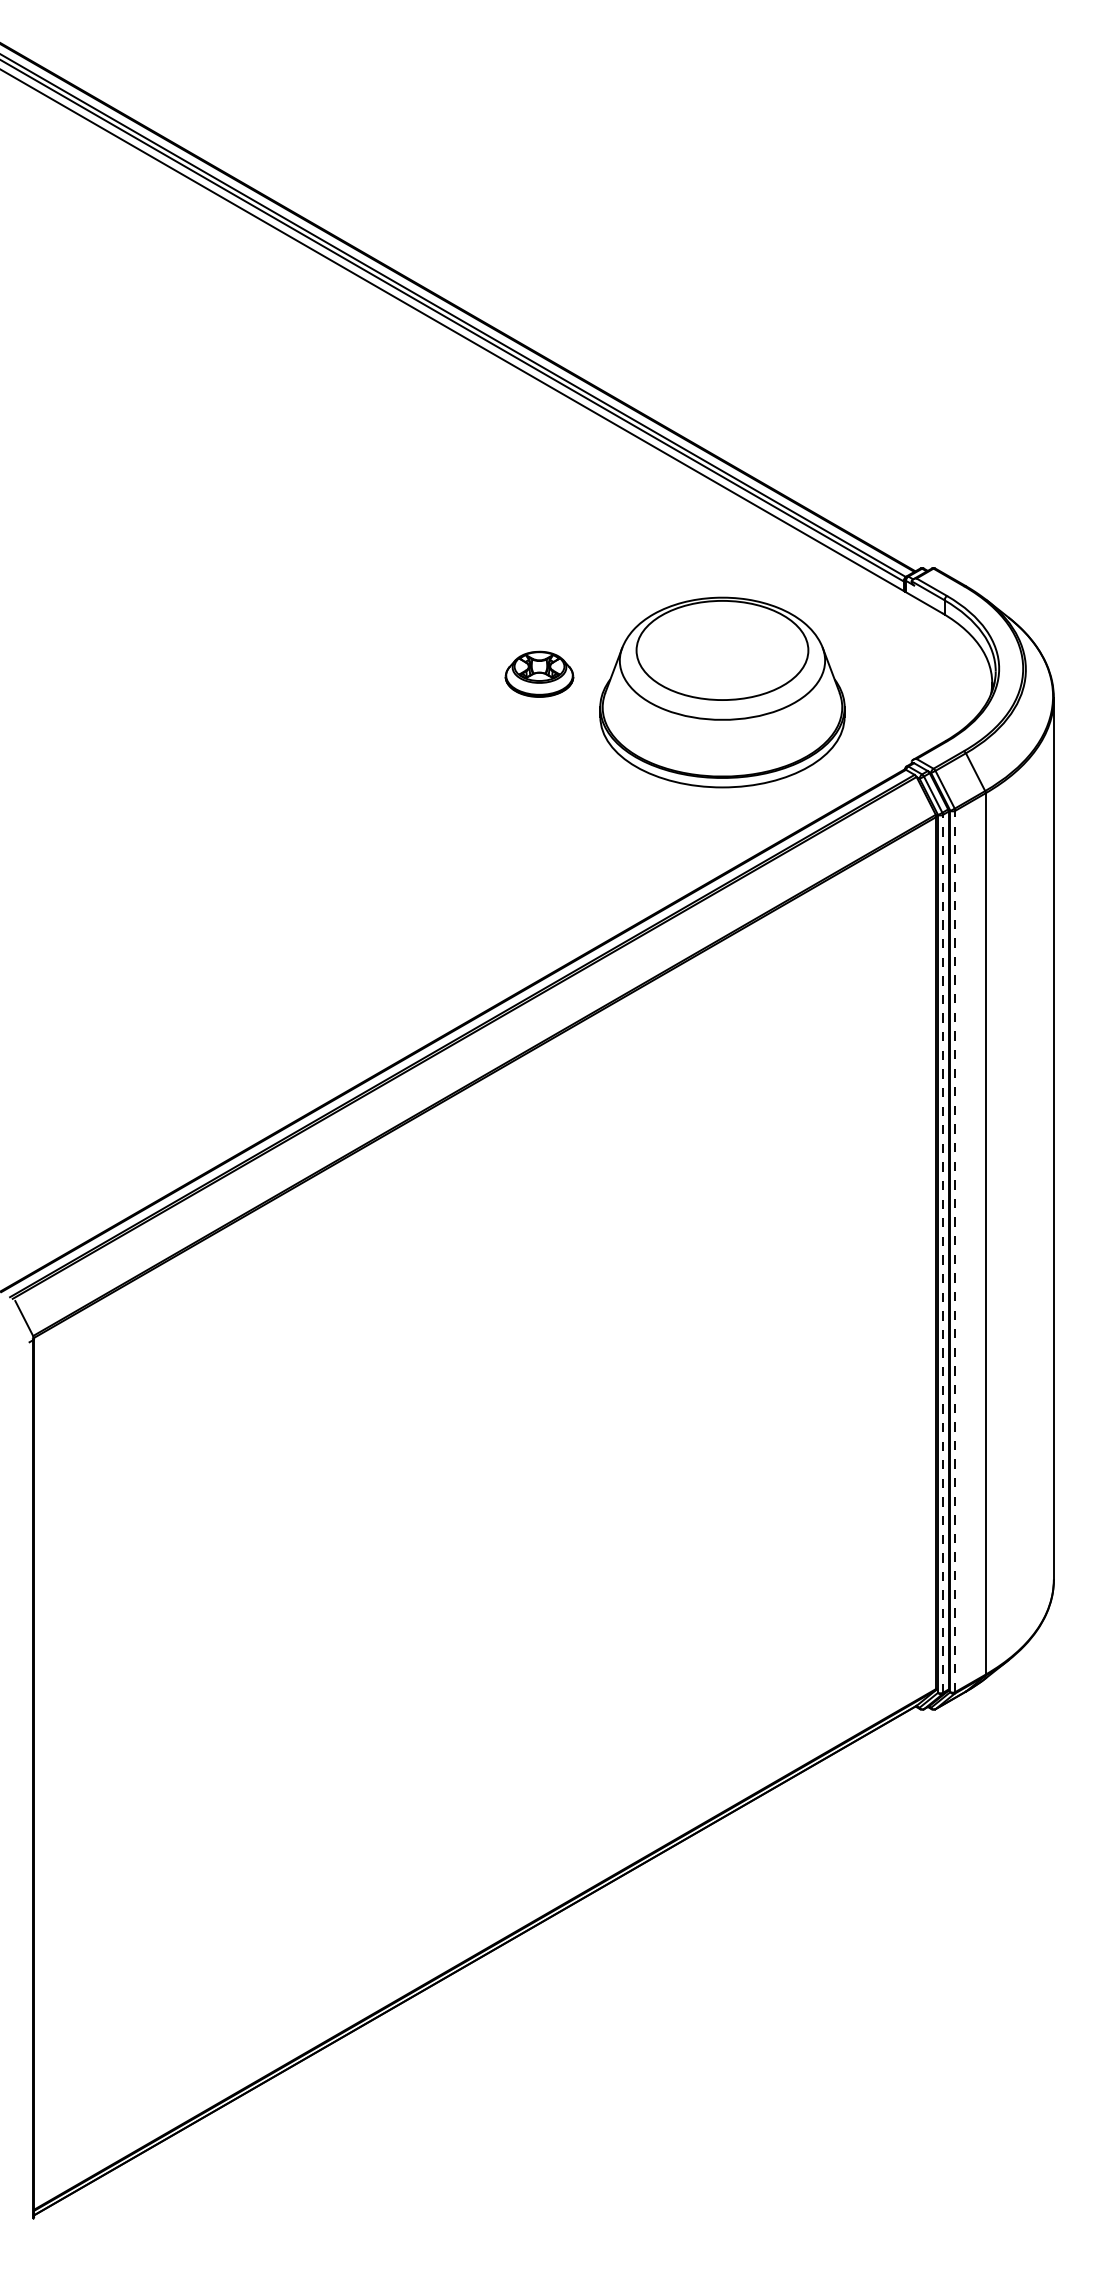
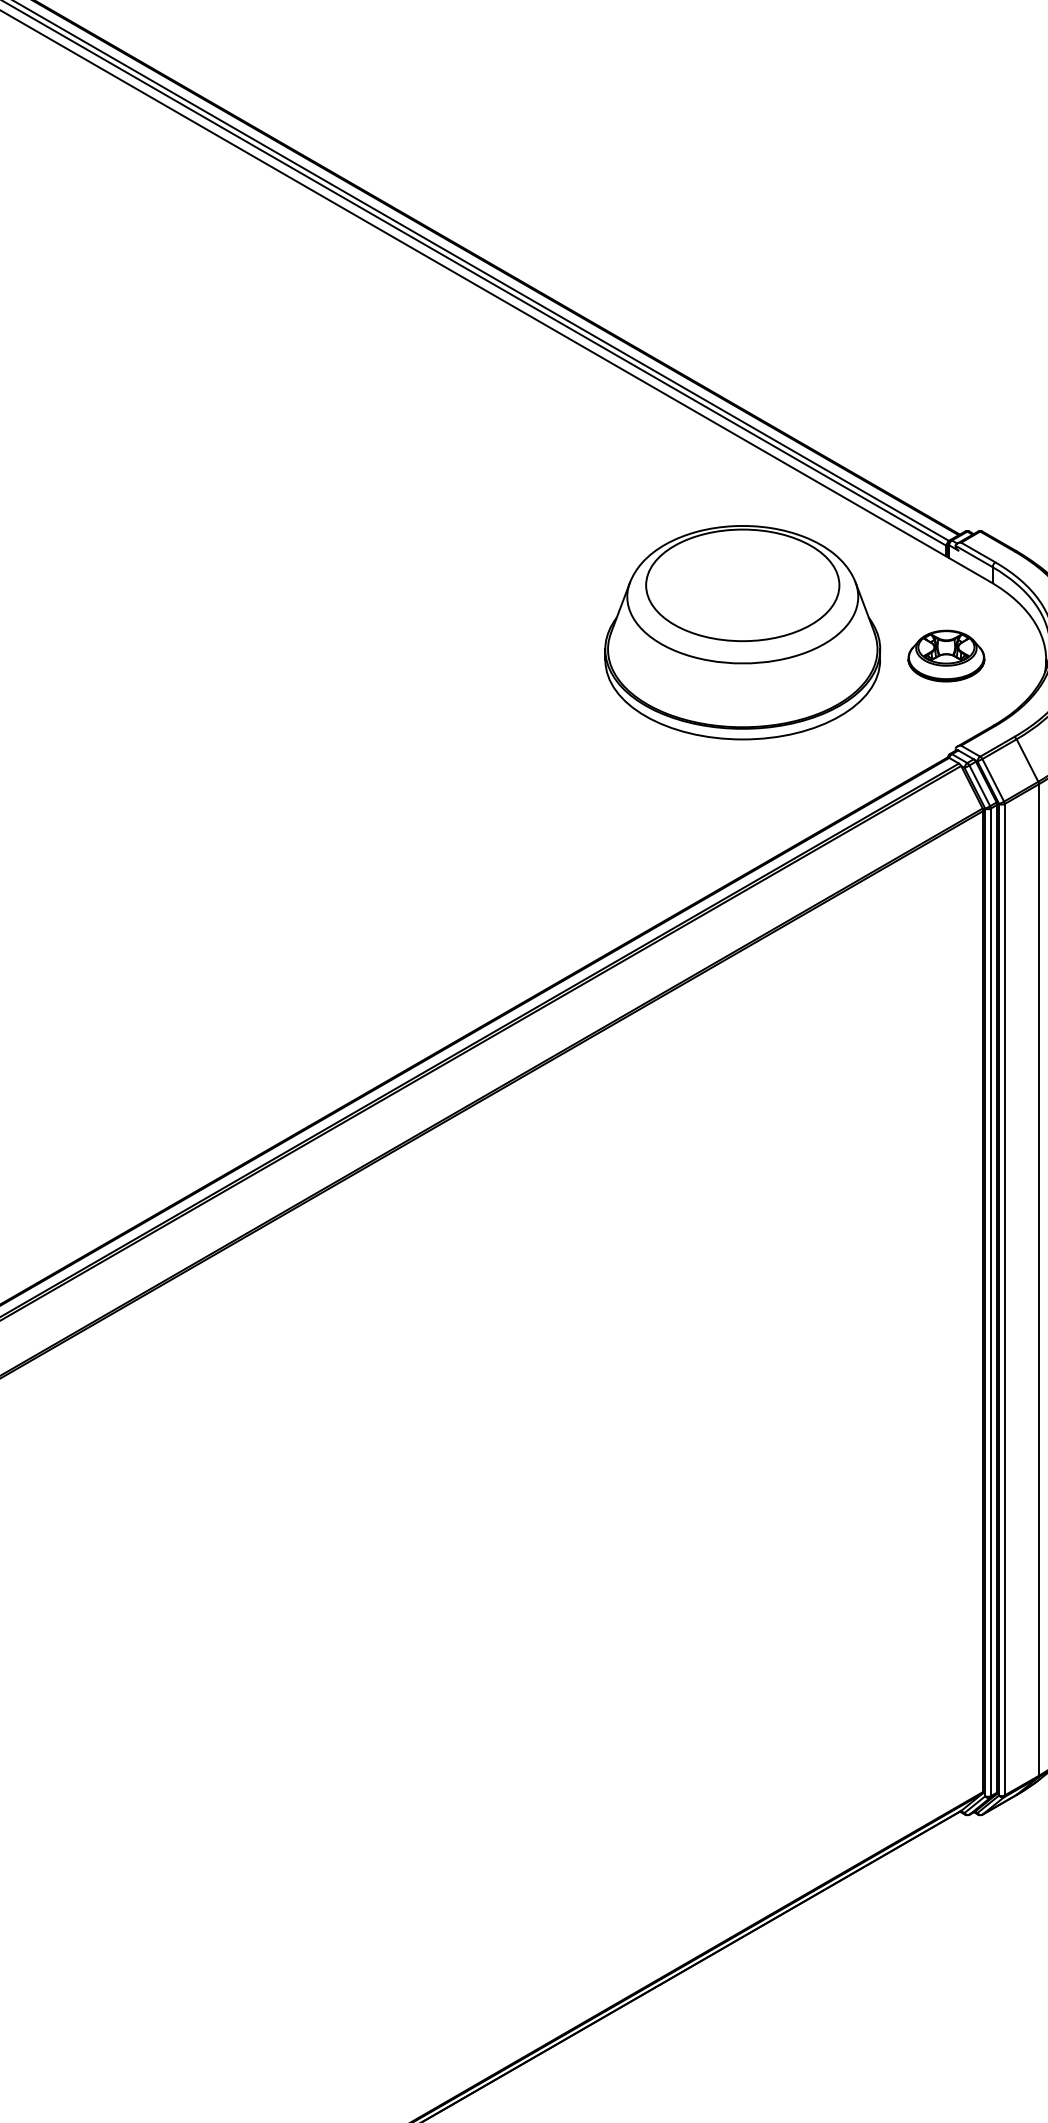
part: (539, 673) -> (946, 655), moved
part: (722, 692) -> (742, 632), moved
line: (955, 1251) -> (1004, 1299), dashed -> solid
line: (942, 1253) -> (990, 1302), dashed -> solid

